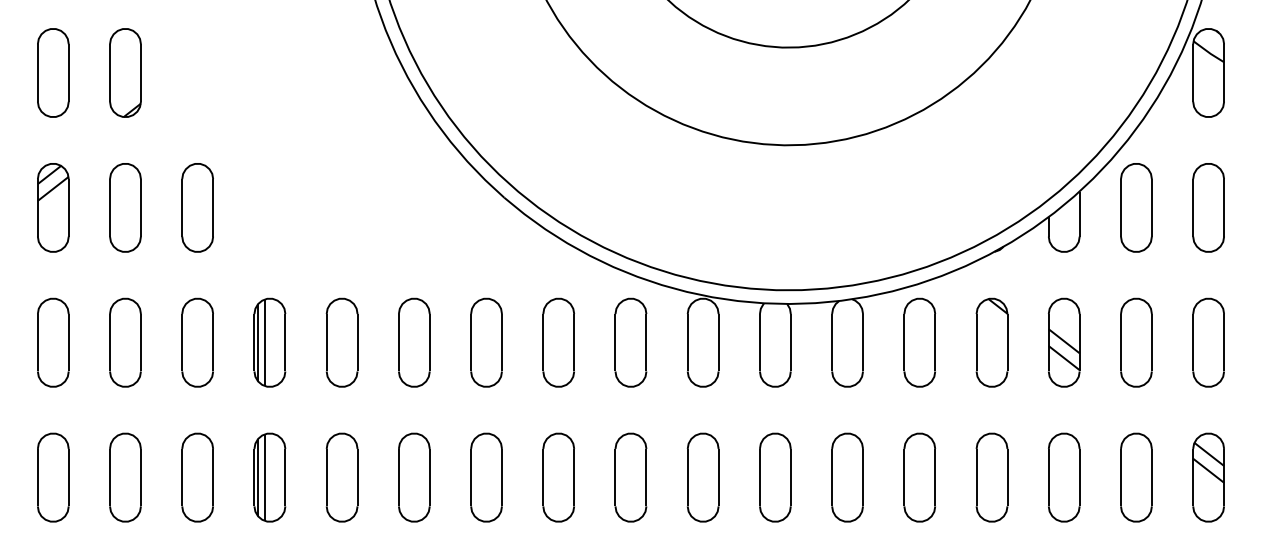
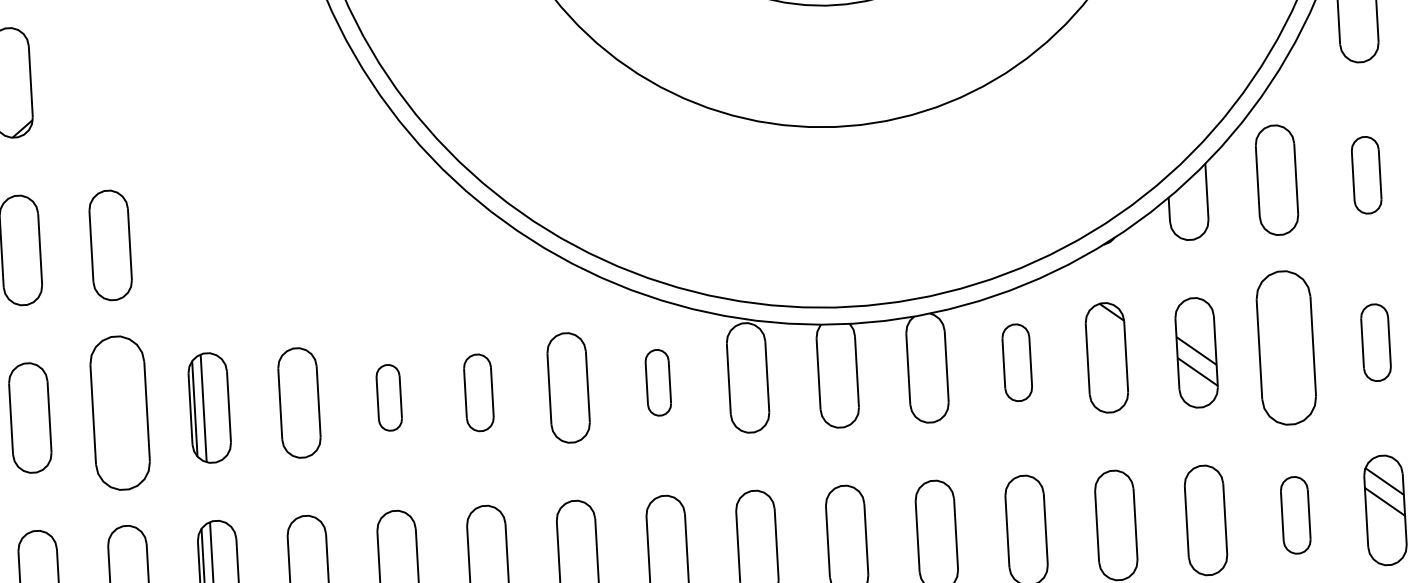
part: (1208, 207) -> (1366, 174), size x0.7
part: (197, 342) -> (119, 412), size x1.4
part: (414, 342) -> (389, 397), size x0.6
part: (486, 342) -> (478, 392), size x0.7
part: (630, 342) -> (657, 382), size x0.6
part: (919, 342) -> (1016, 362), size x0.7
part: (1136, 342) -> (1286, 347), size x1.4
part: (1208, 342) -> (1375, 342), size x0.7
part: (1136, 477) -> (1295, 515), size x0.7

